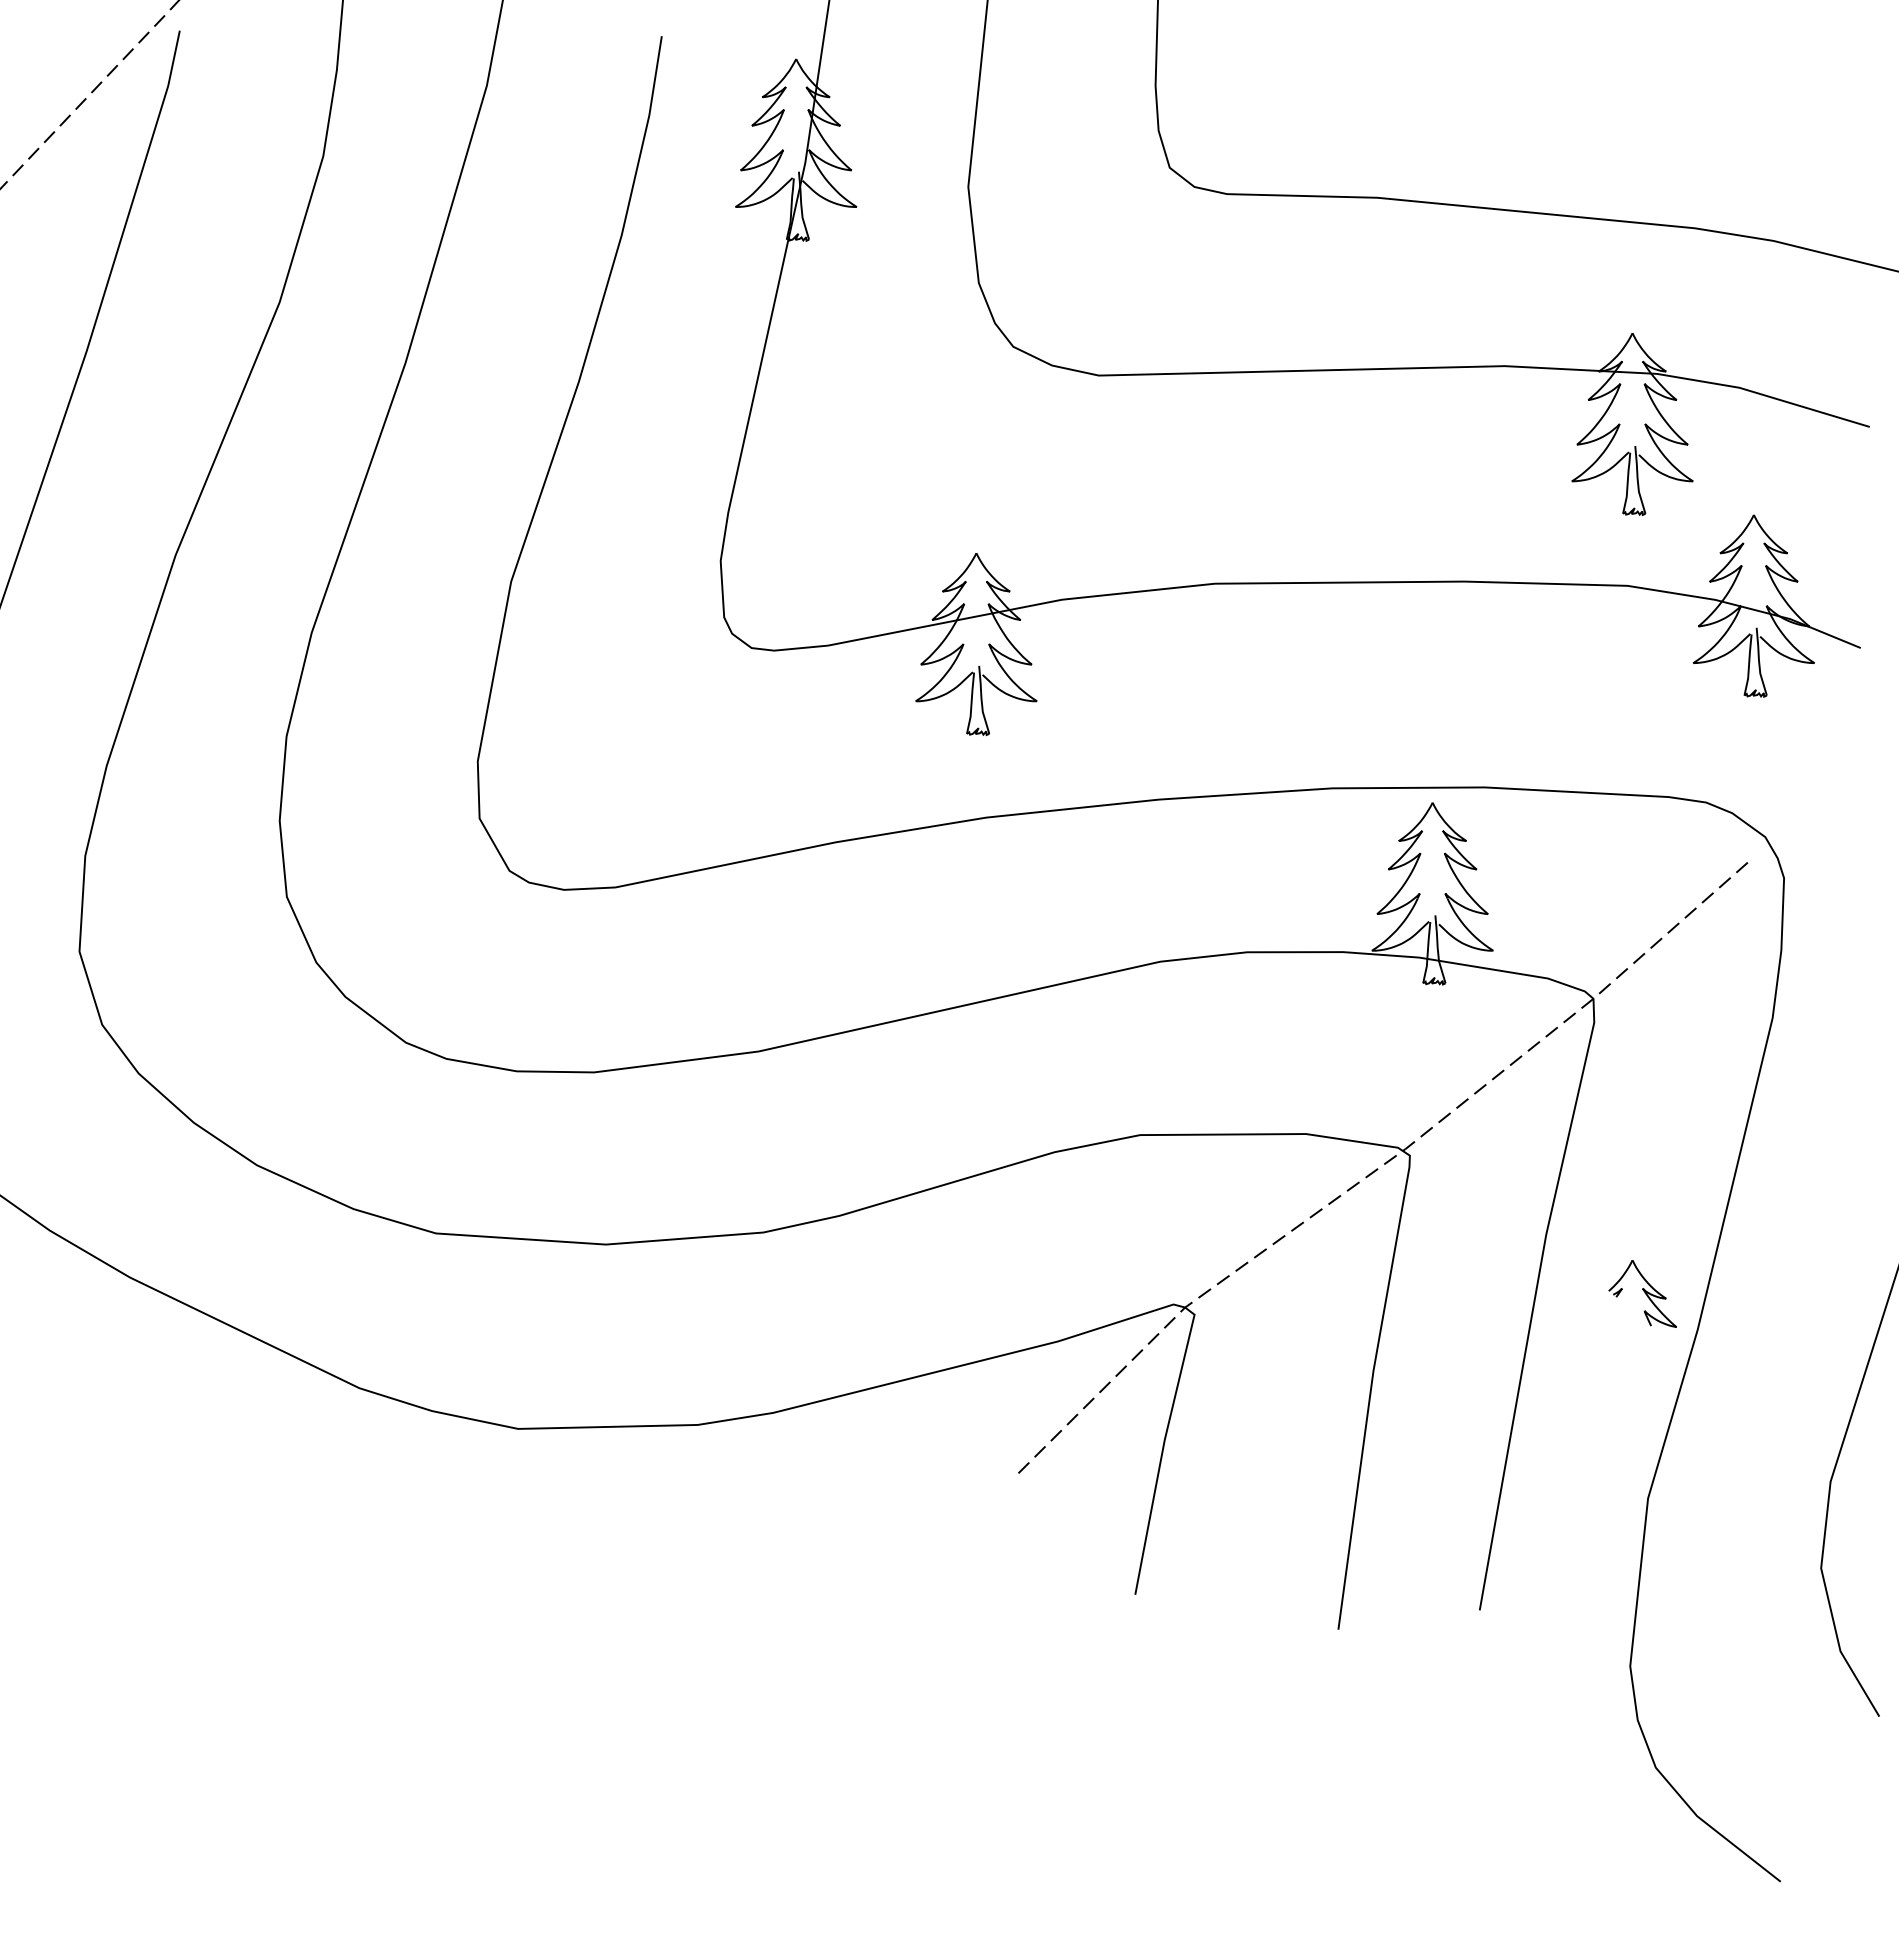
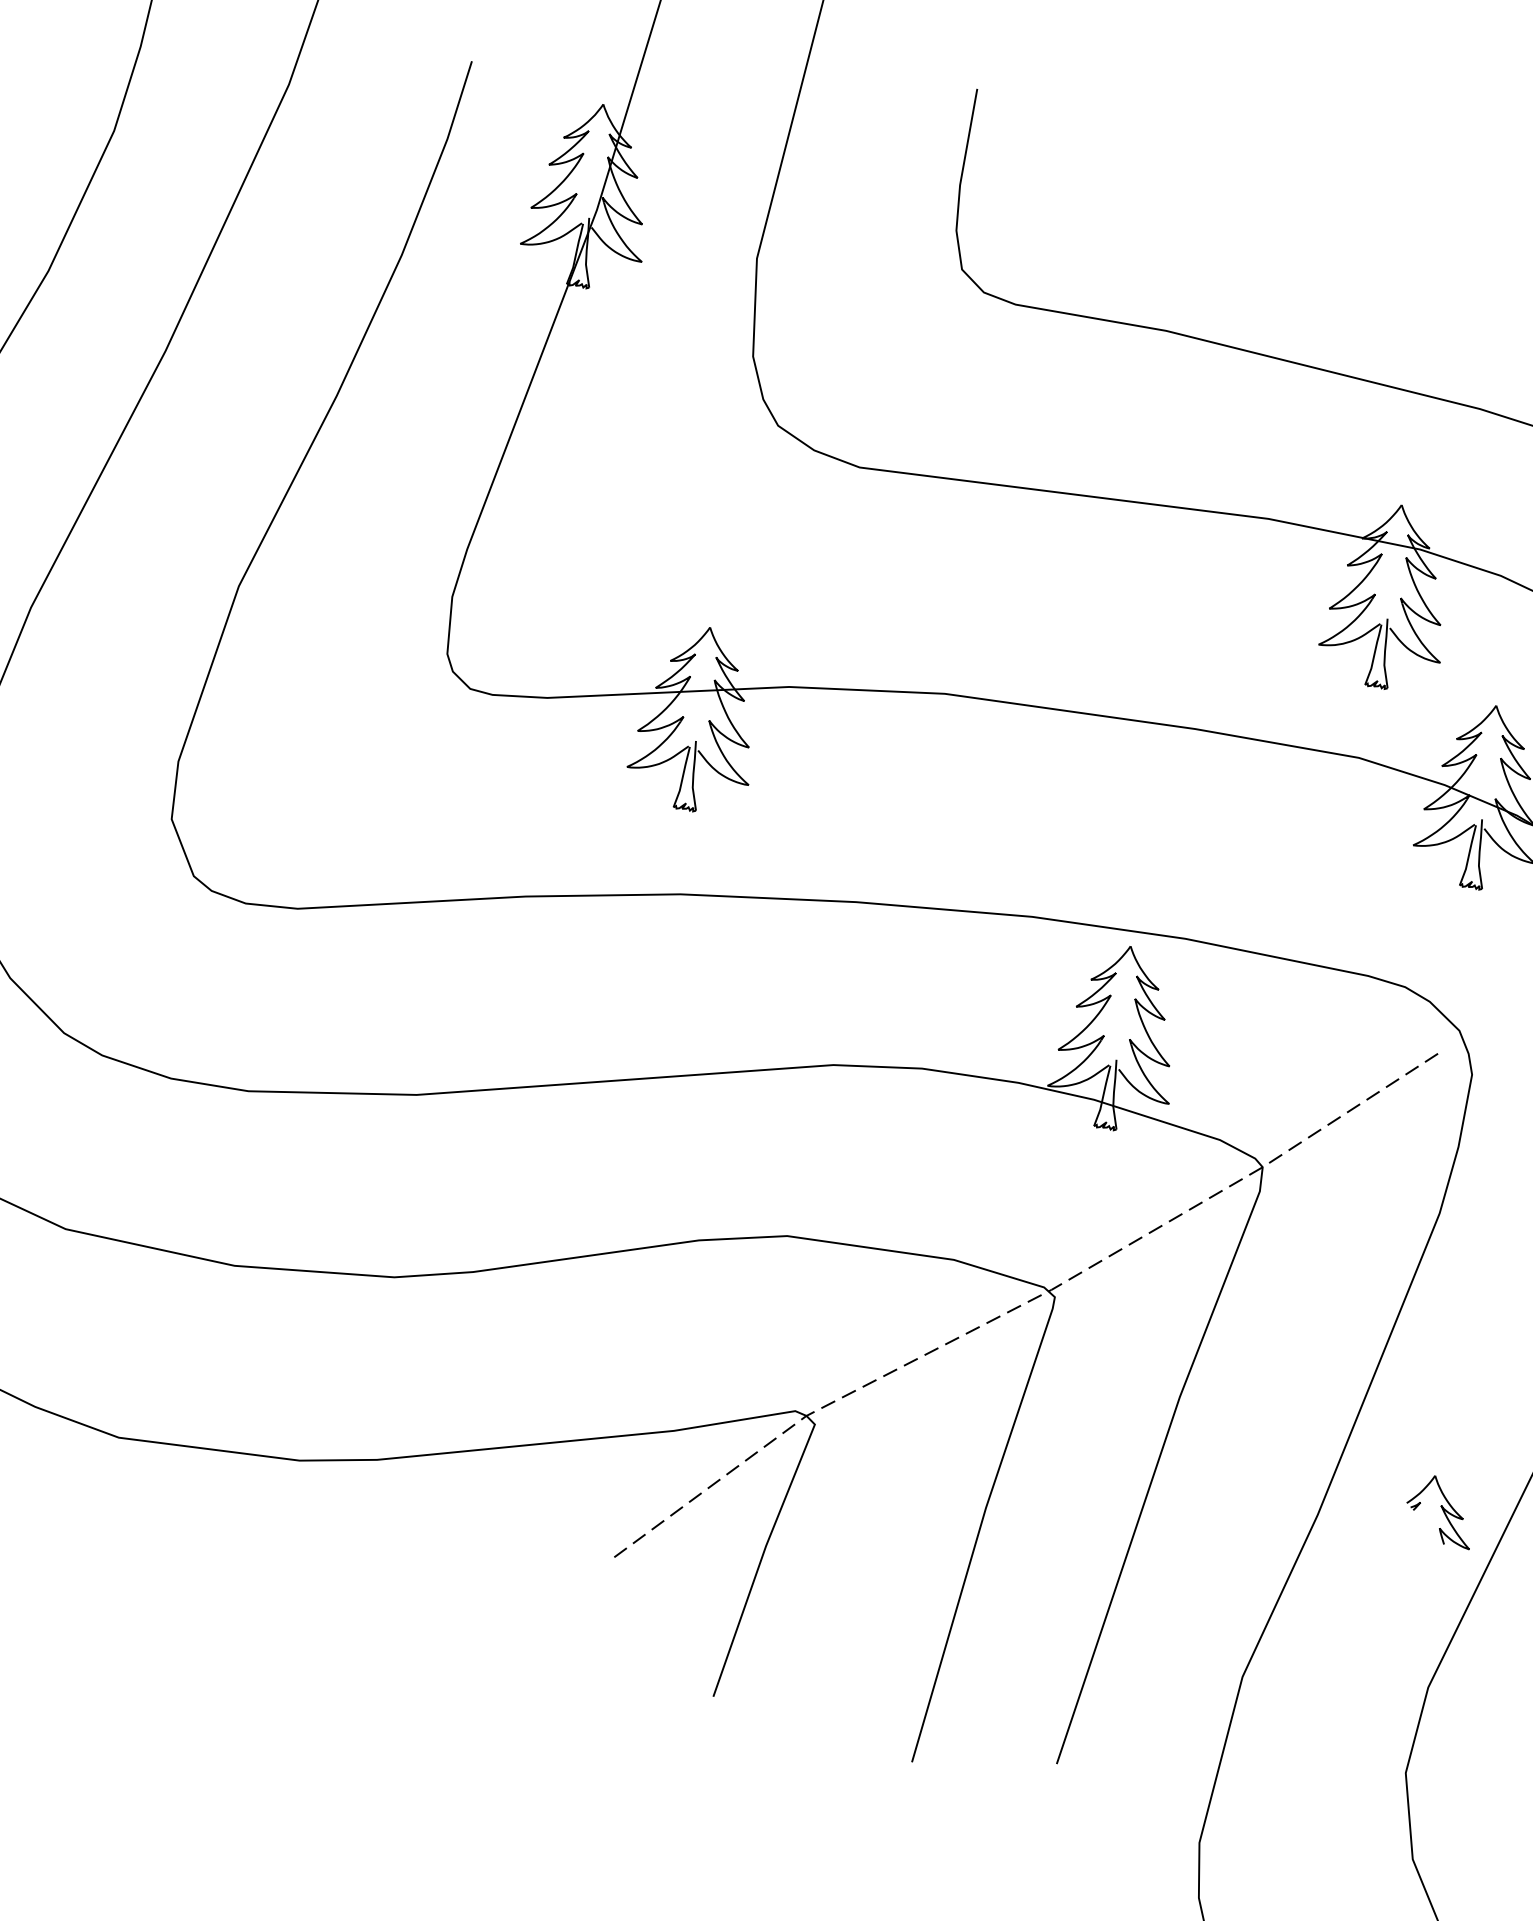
part: (1642, 1293) -> (1440, 1510), moved

